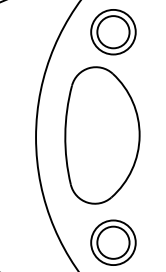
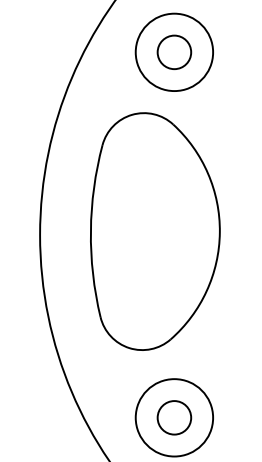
circle: (113, 32) -> (174, 52), size x0.6
circle: (113, 242) -> (174, 417), size x0.6

